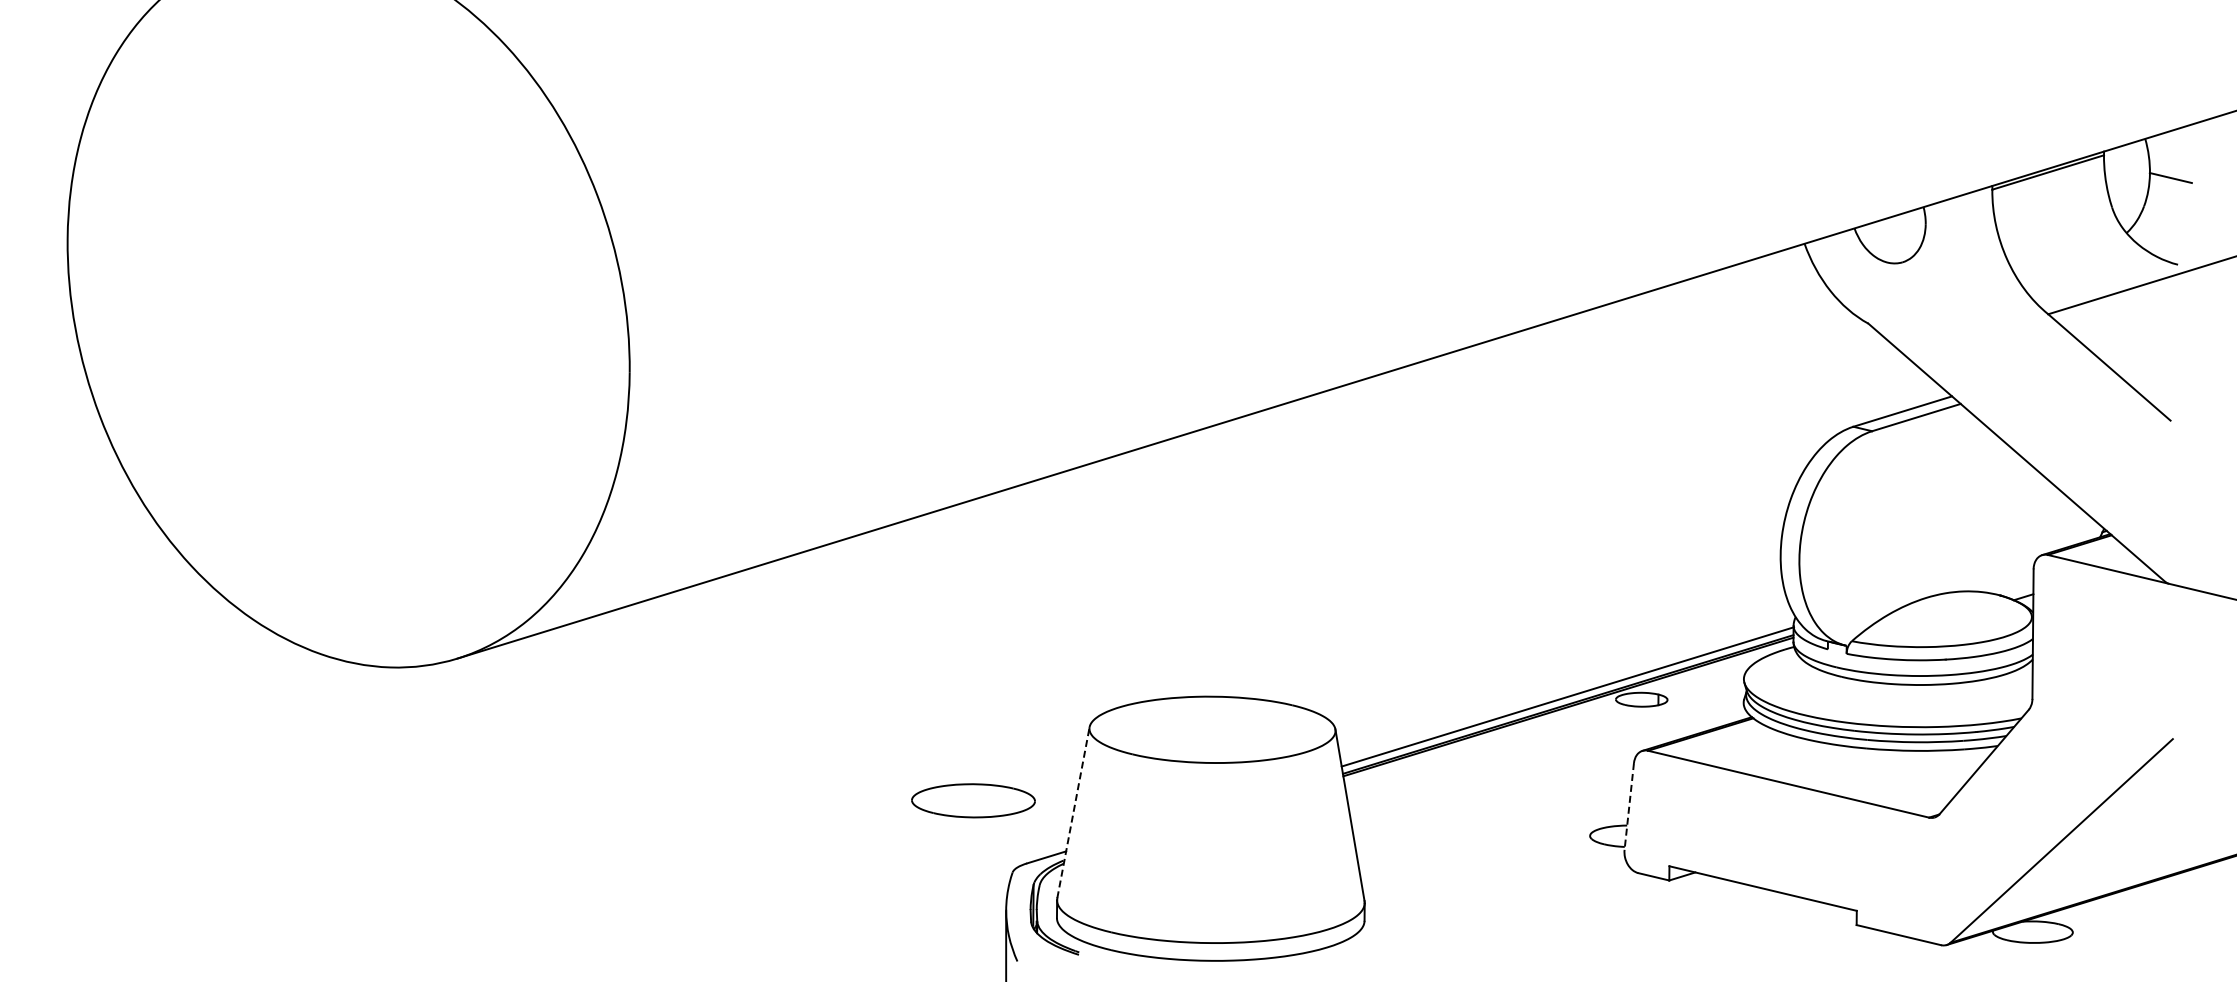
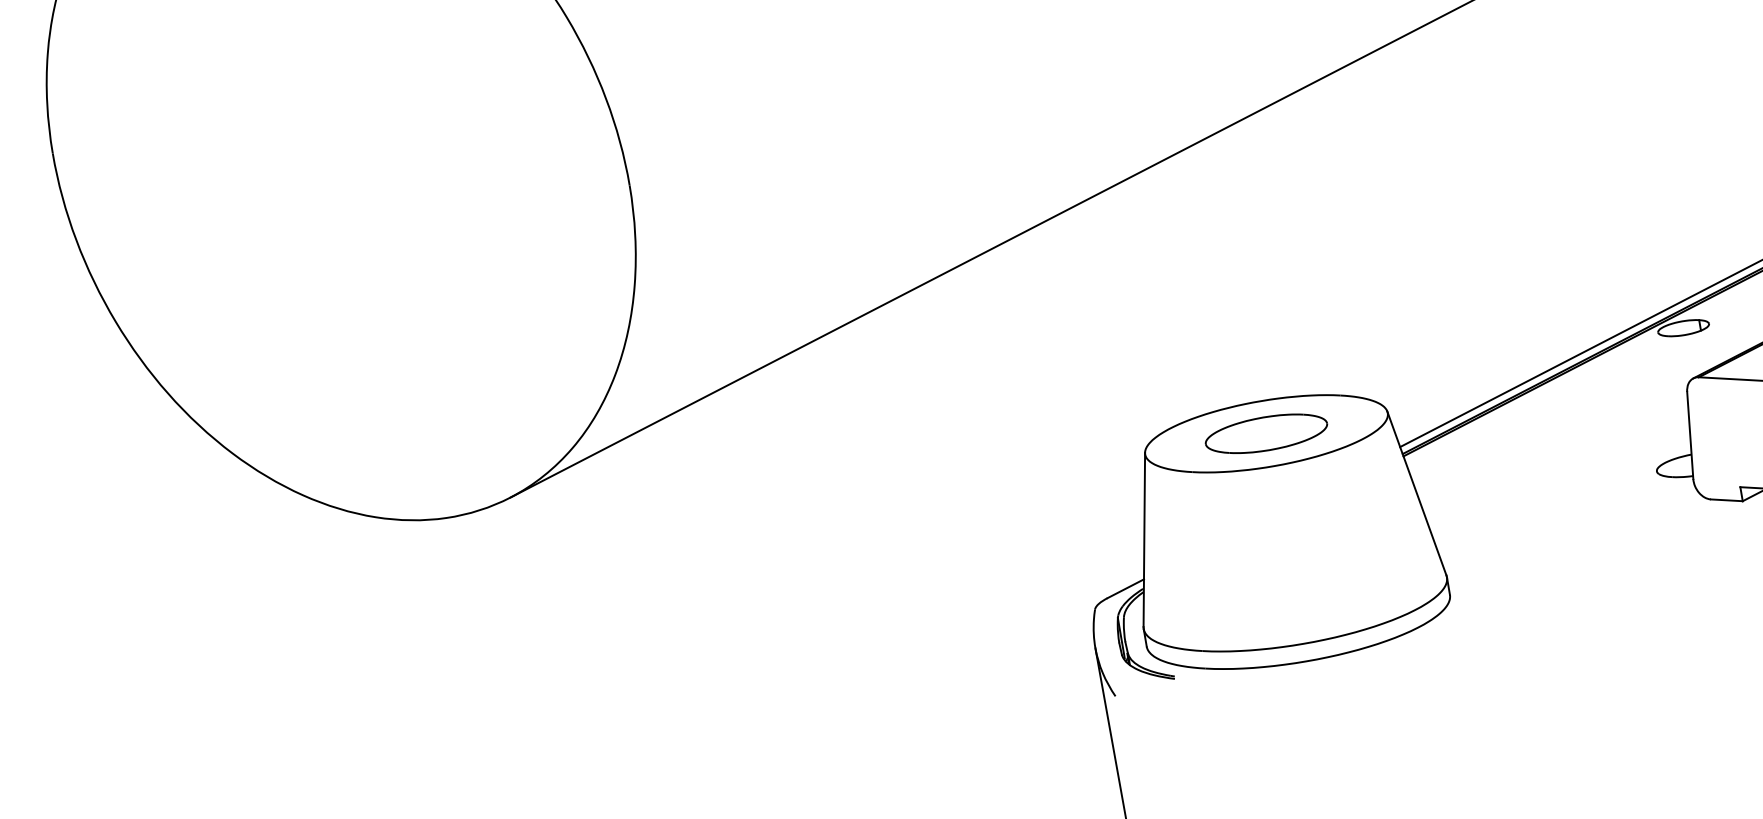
part: (973, 800) -> (1266, 433), moved
line: (1629, 806) -> (1690, 435), dashed -> solid
line: (1073, 812) -> (1144, 539), dashed -> solid

